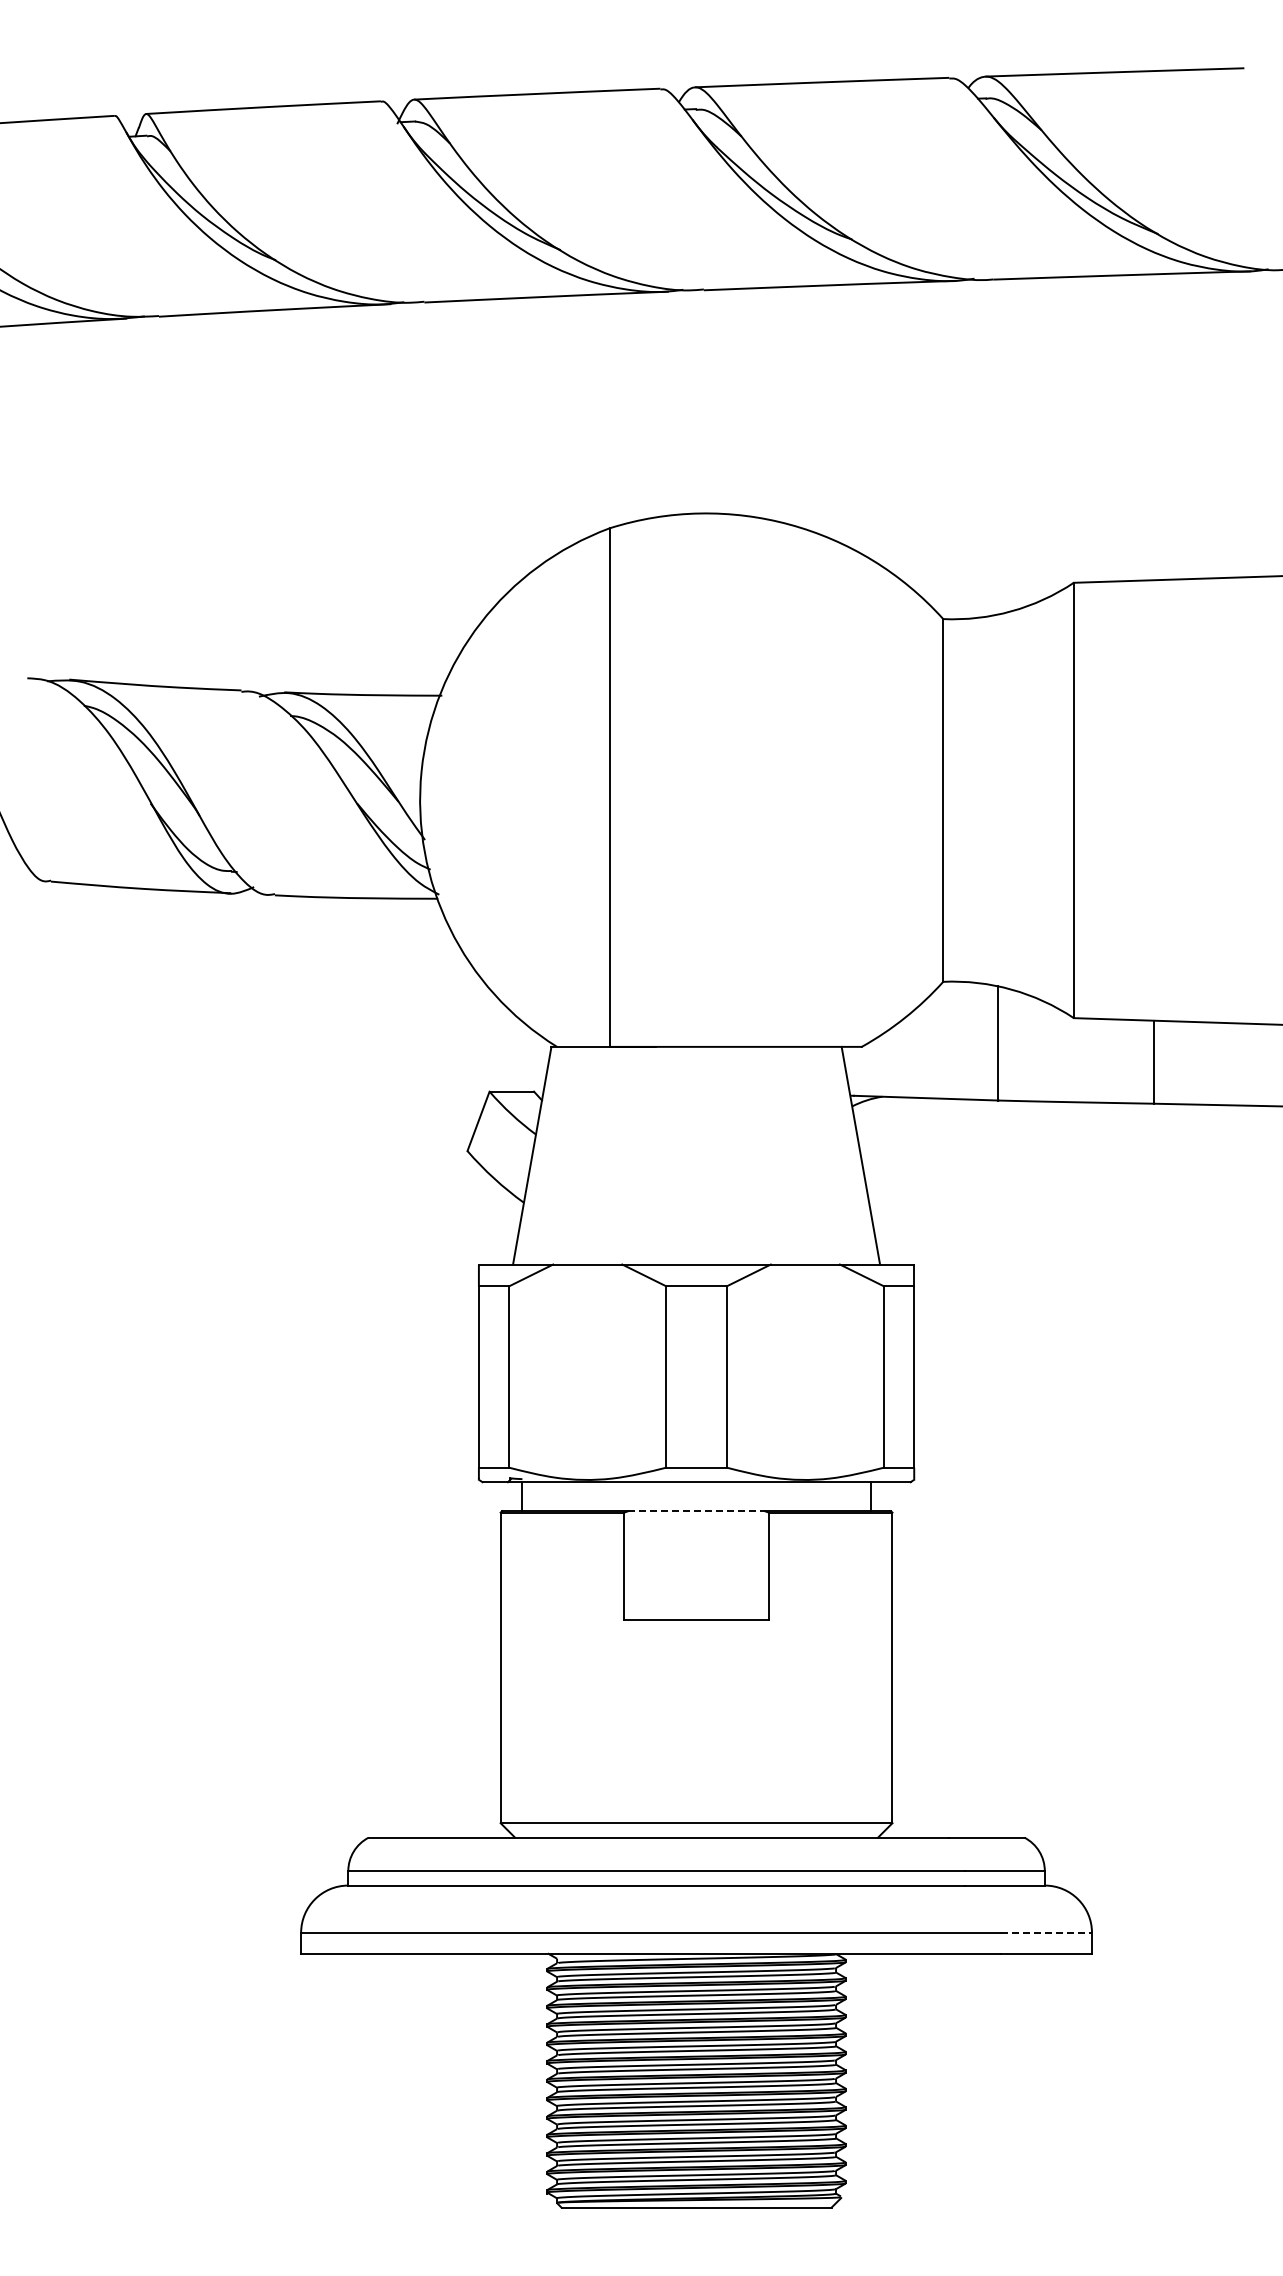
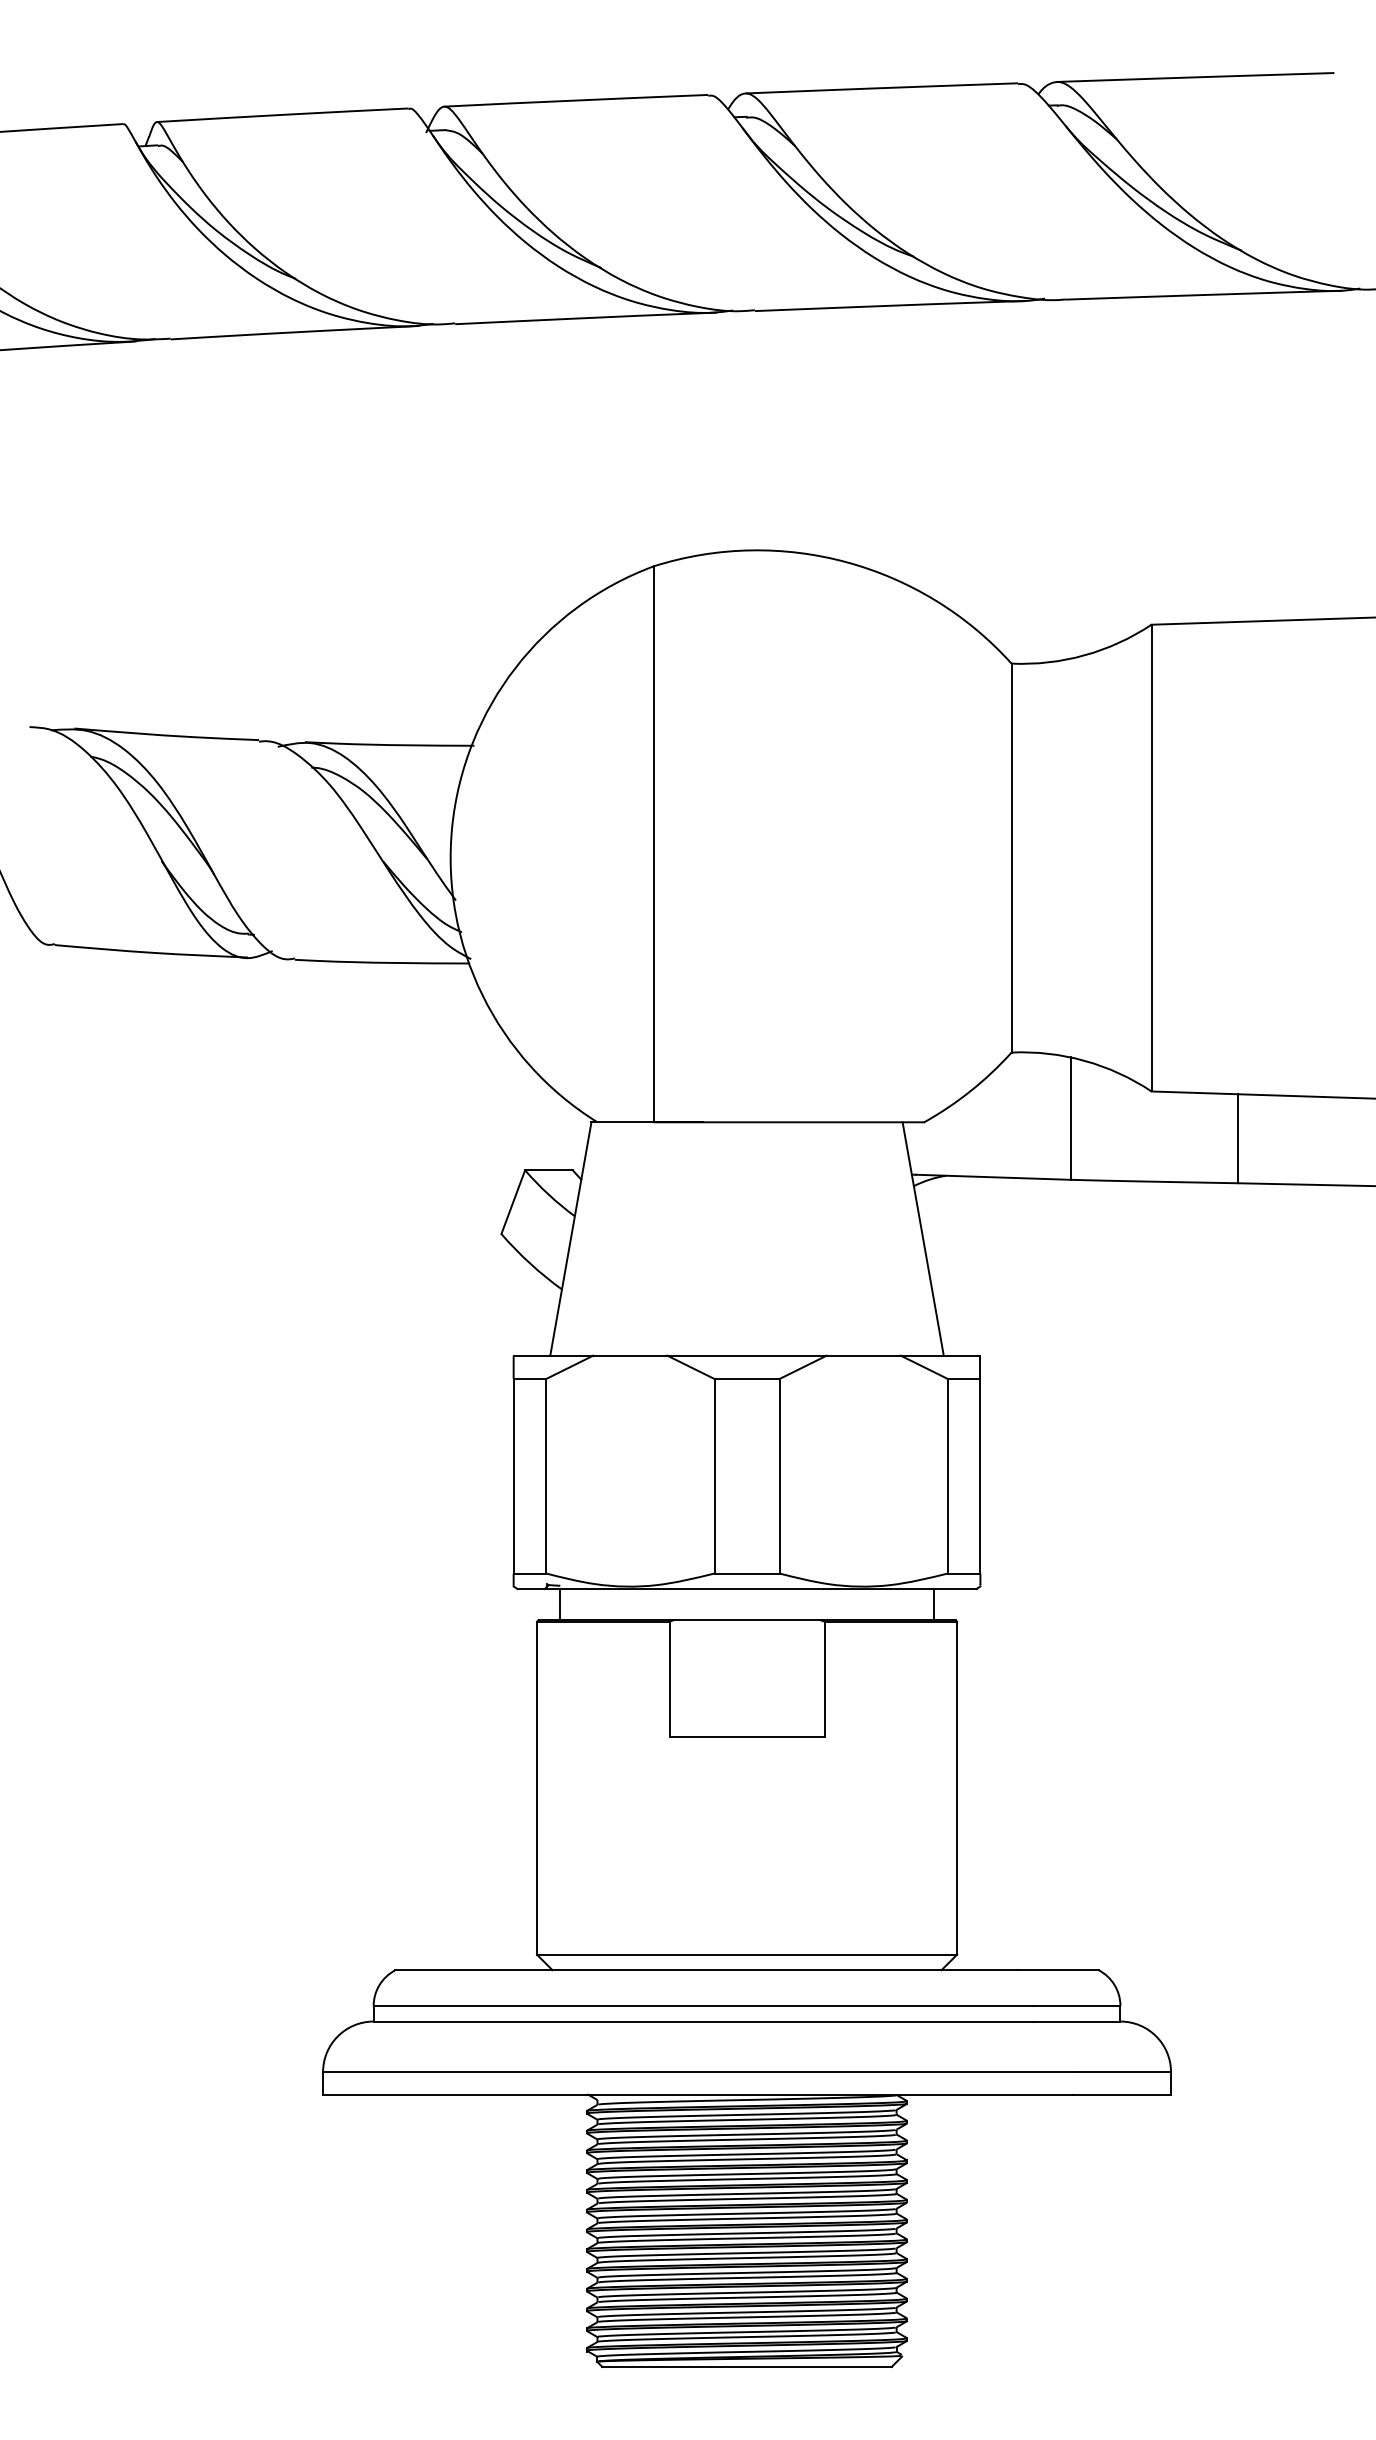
line: (697, 1511) -> (748, 1620), dashed -> solid
line: (1046, 1932) -> (1122, 2071), dashed -> solid

